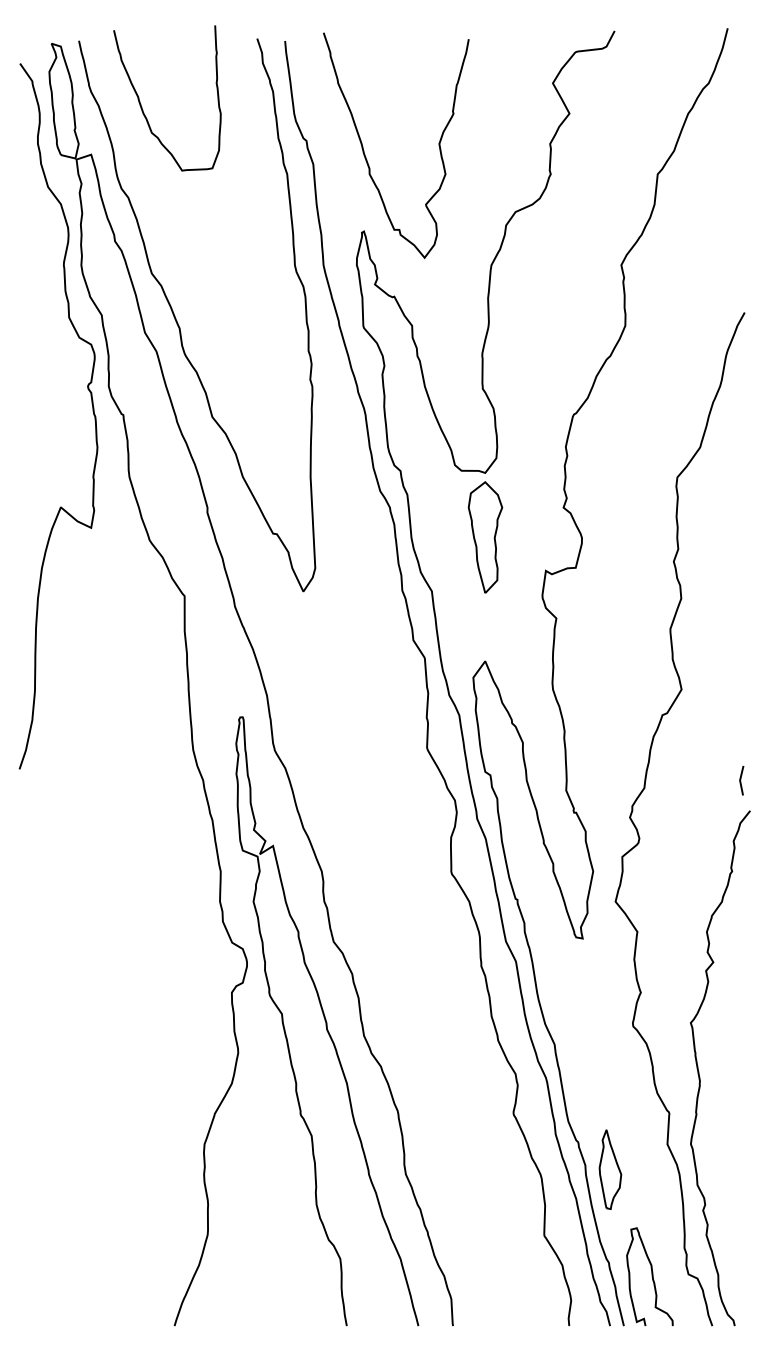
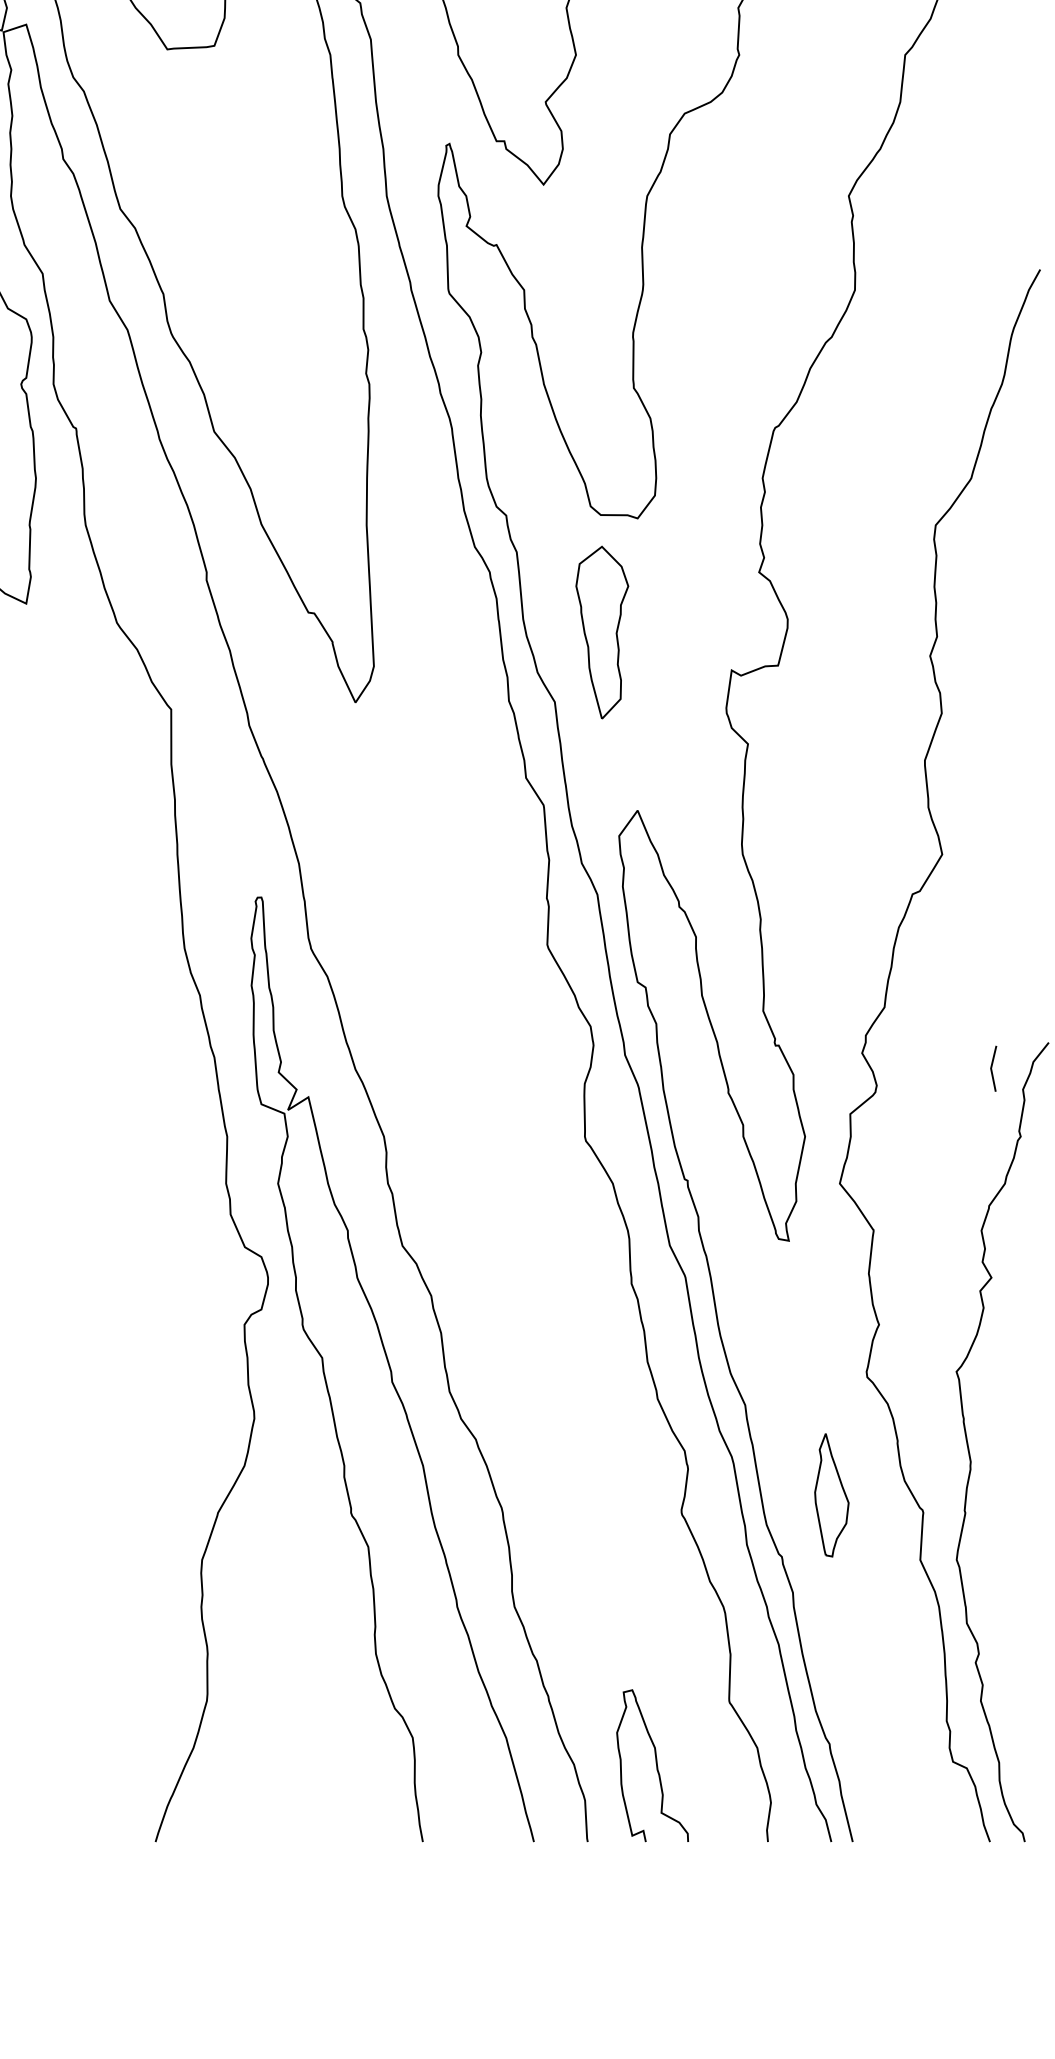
part: (485, 537) -> (602, 632), moved
line: (741, 779) -> (993, 1066), moved
part: (610, 1169) -> (831, 1495), moved
curve: (651, 1276) -> (655, 1765), moved

